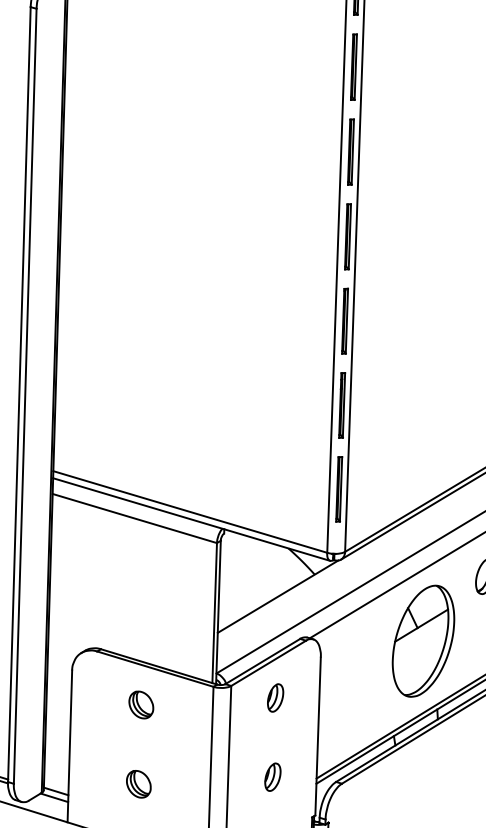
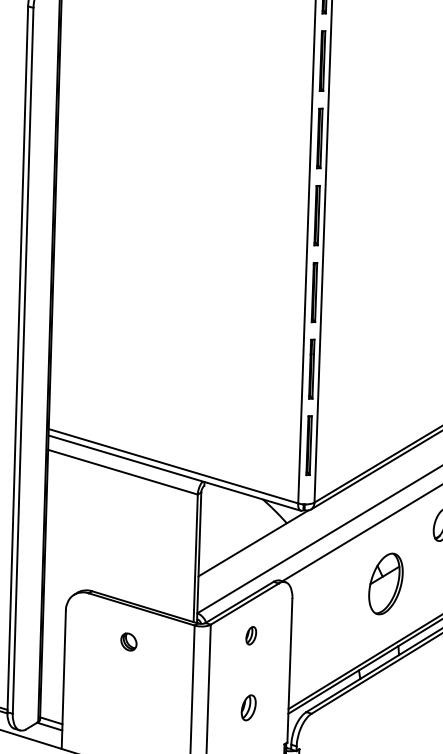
part: (423, 640) -> (385, 583), size x0.6
part: (275, 697) -> (251, 635), size x0.7
part: (140, 704) -> (128, 641), size x0.7
part: (138, 784) -> (126, 714), removed

